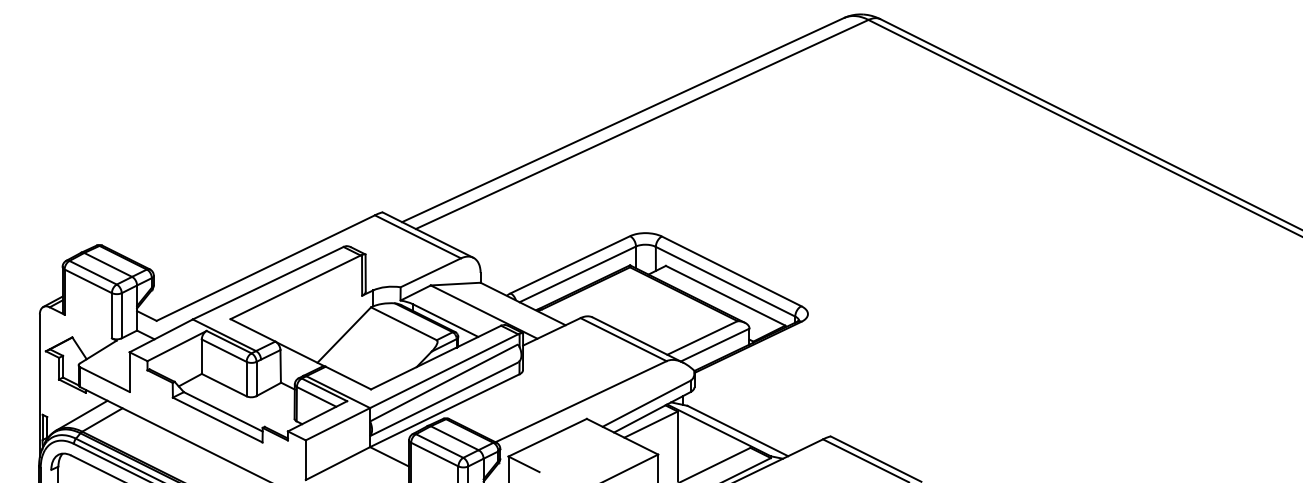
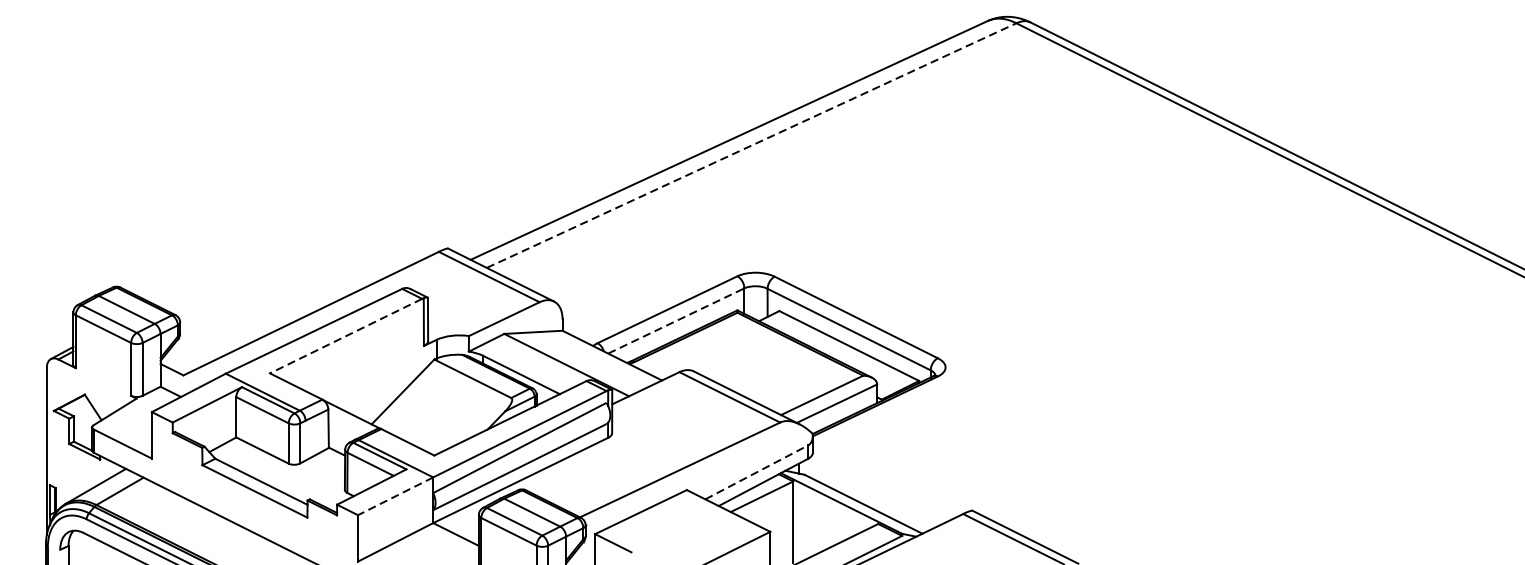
line: (642, 124) -> (751, 145), solid -> dashed
line: (578, 274) -> (677, 321), solid -> dashed
line: (295, 287) -> (345, 336), solid -> dashed
line: (646, 403) -> (756, 472), solid -> dashed
line: (337, 424) -> (395, 496), solid -> dashed

